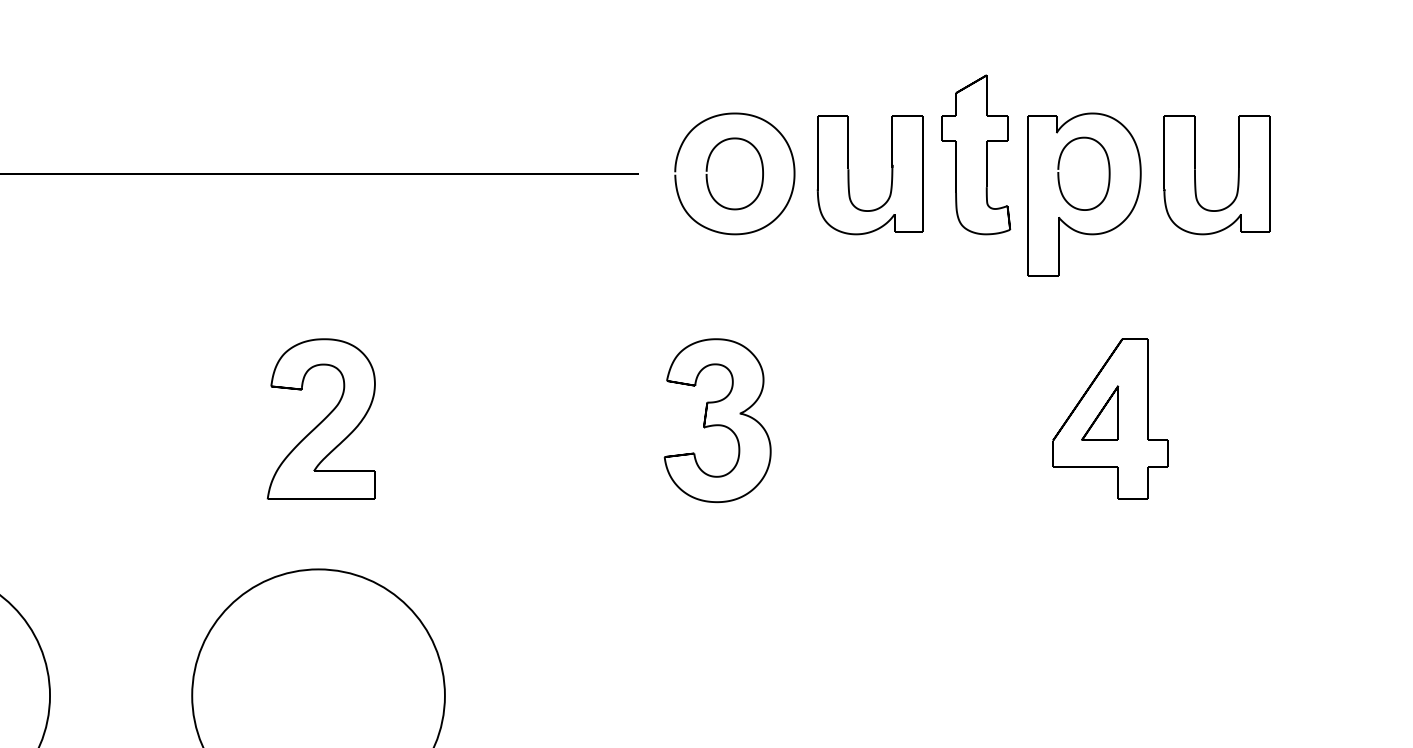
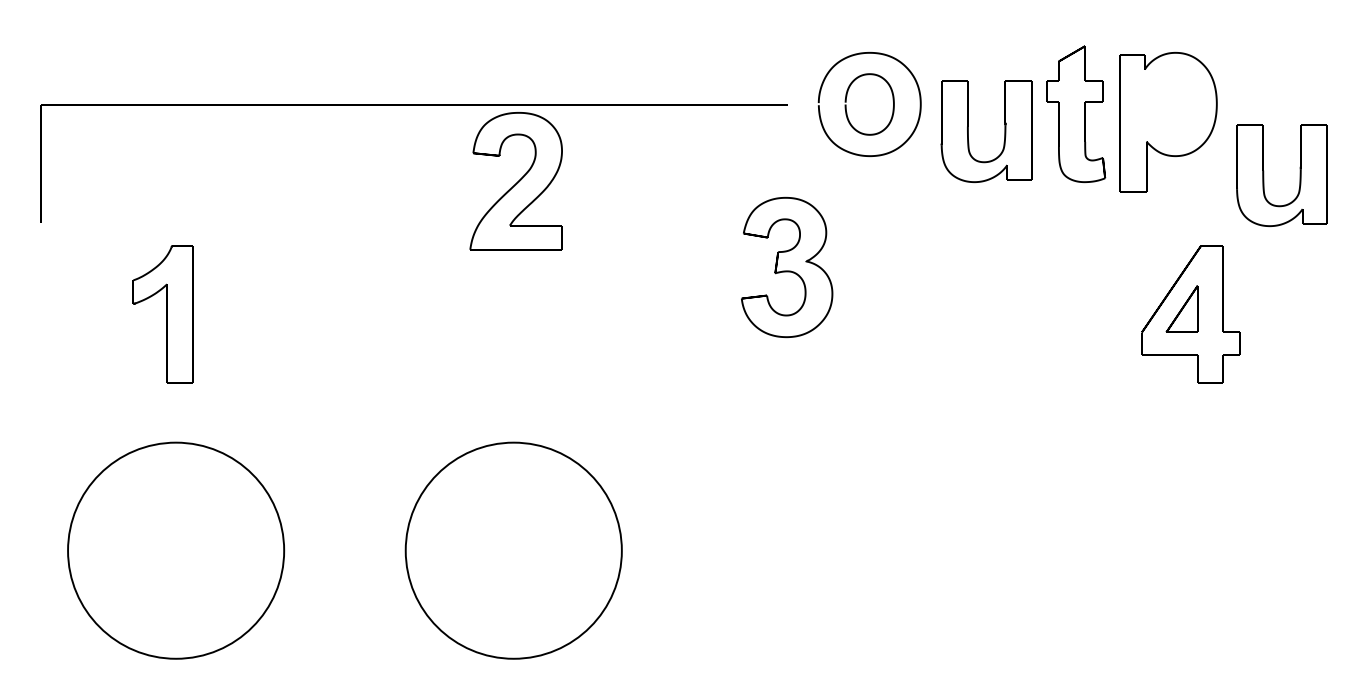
part: (976, 154) -> (1076, 113), moved
curve: (1059, 173) -> (1147, 104), removed
part: (849, 175) -> (968, 131), moved
part: (1196, 175) -> (1264, 175), moved
part: (320, 419) -> (515, 181), moved
part: (718, 420) -> (787, 267), moved

